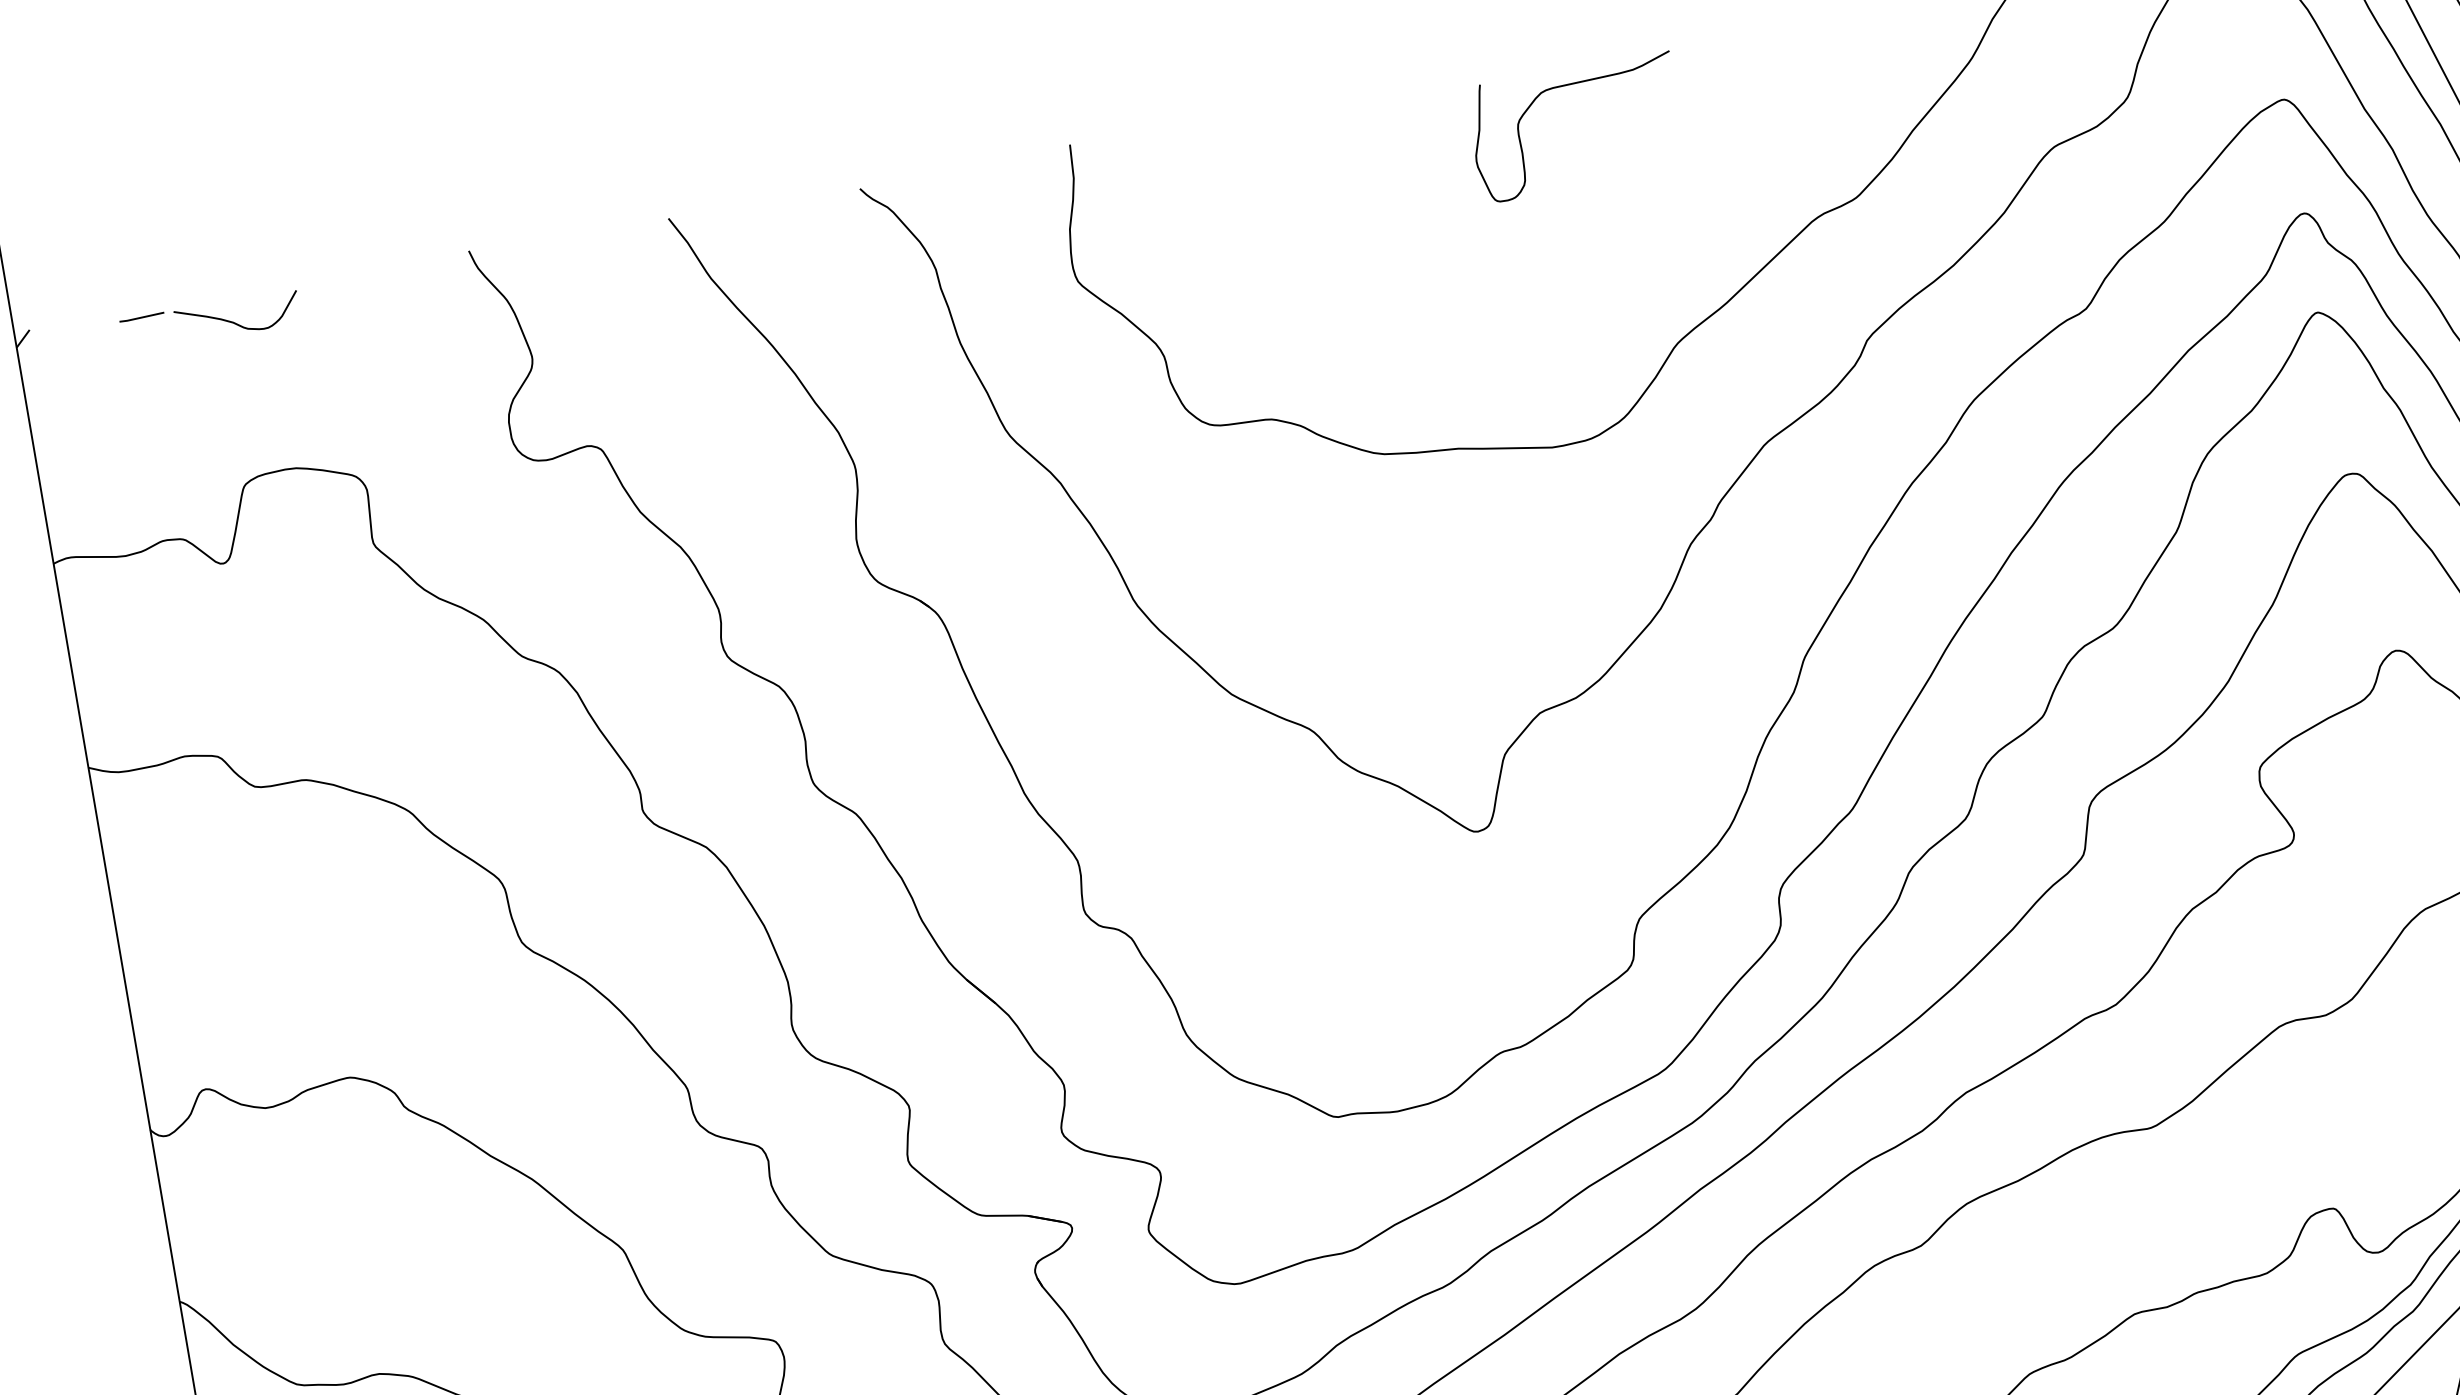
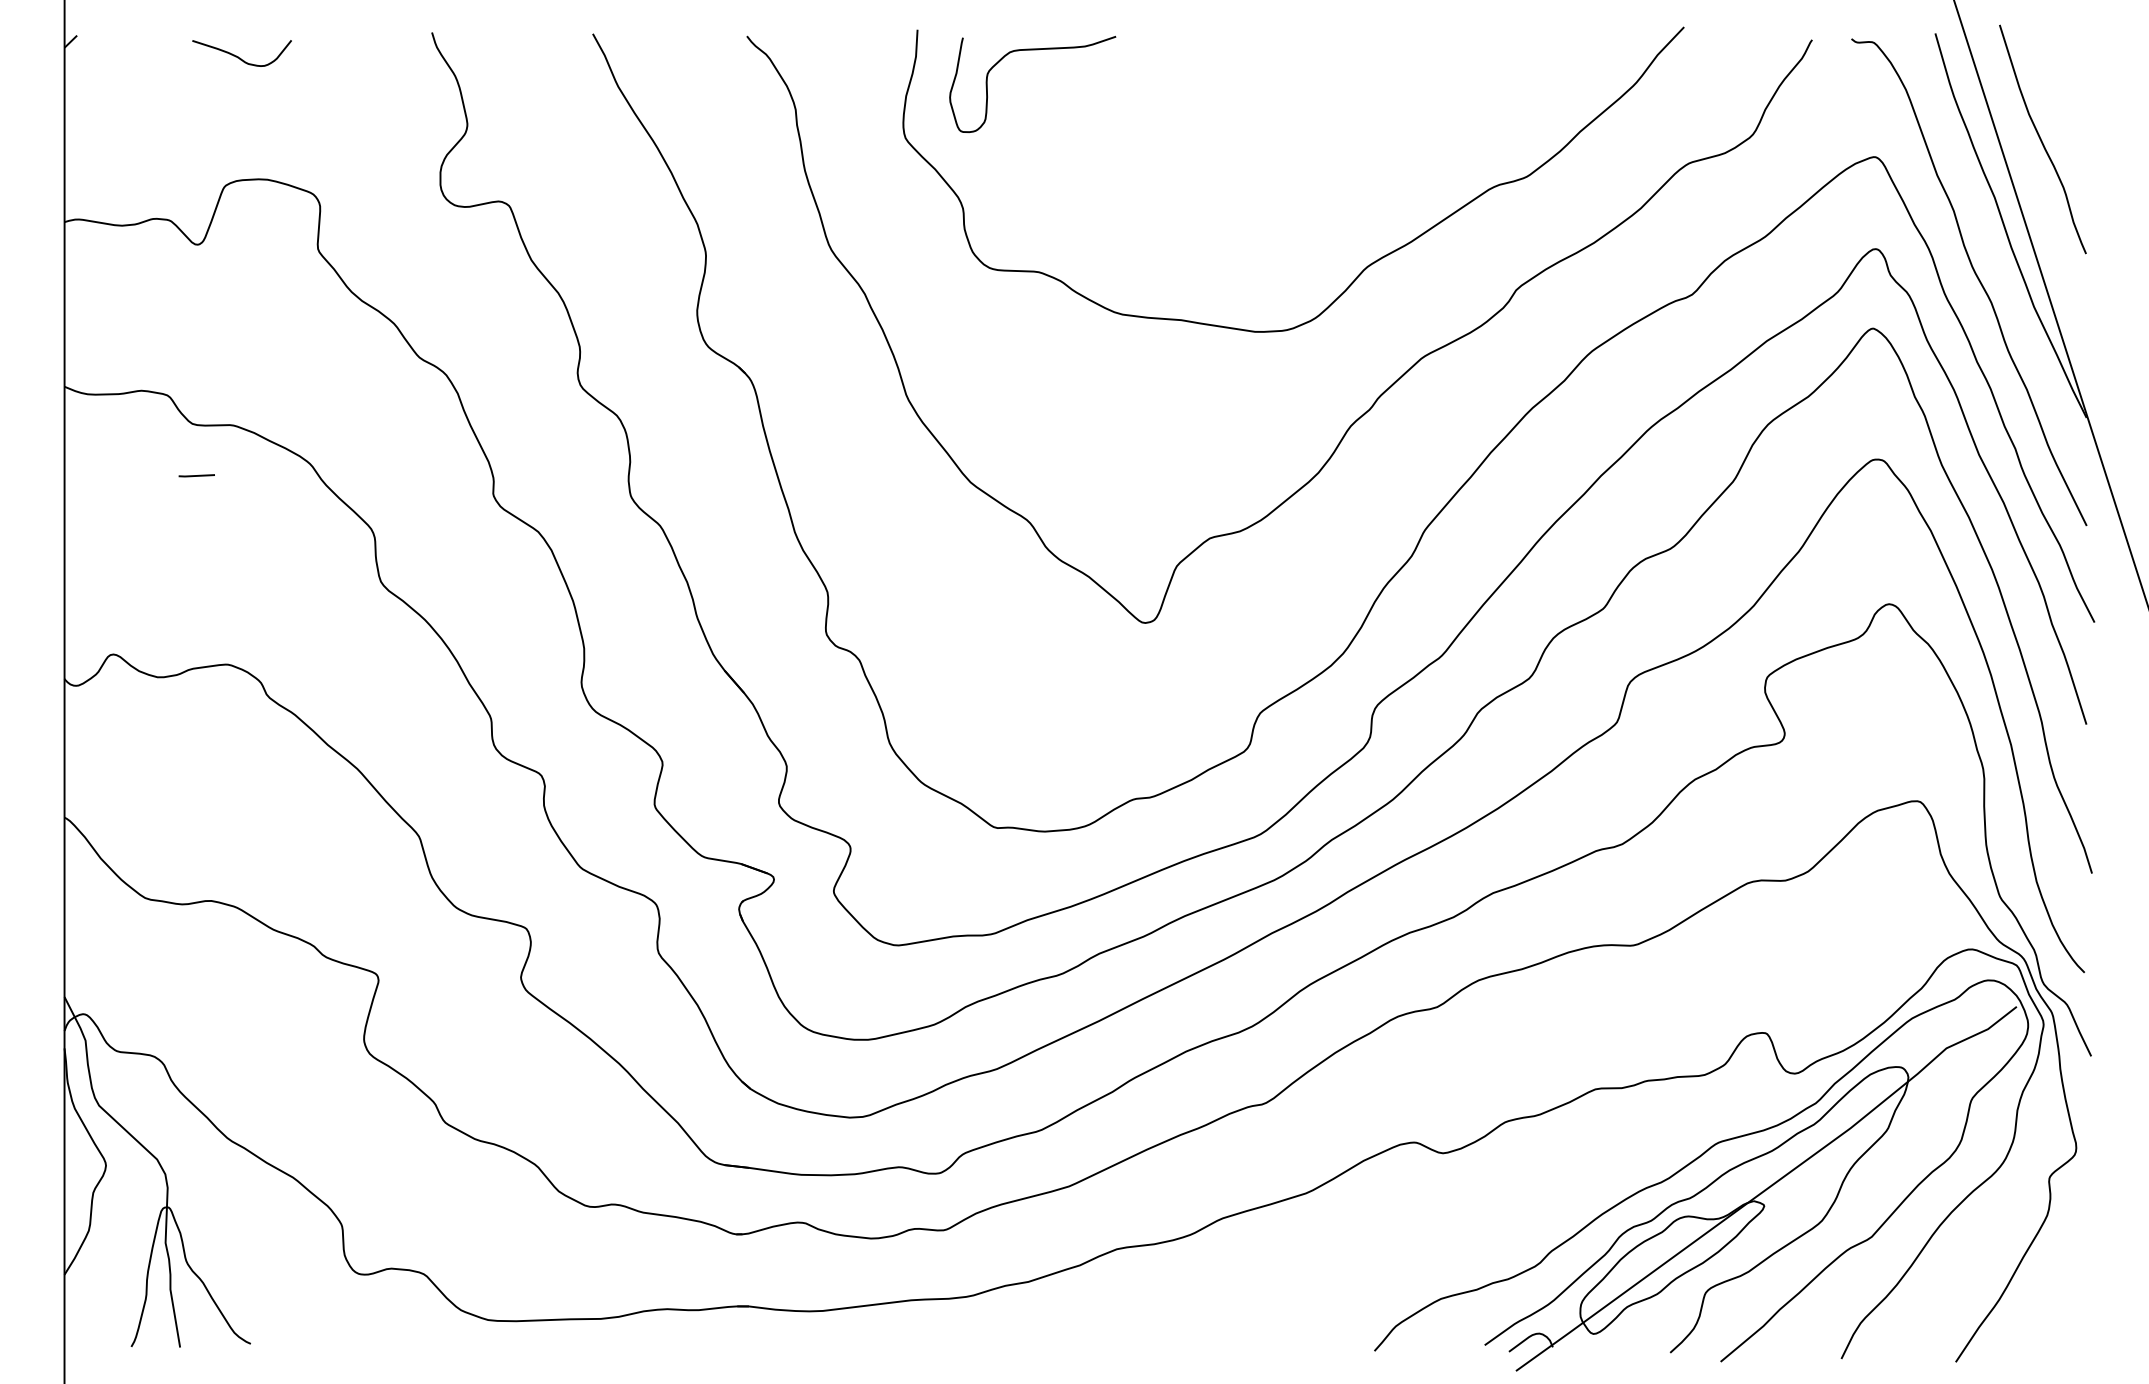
curve: (1568, 85) -> (1032, 50), moved
line: (141, 317) -> (196, 475), moved

